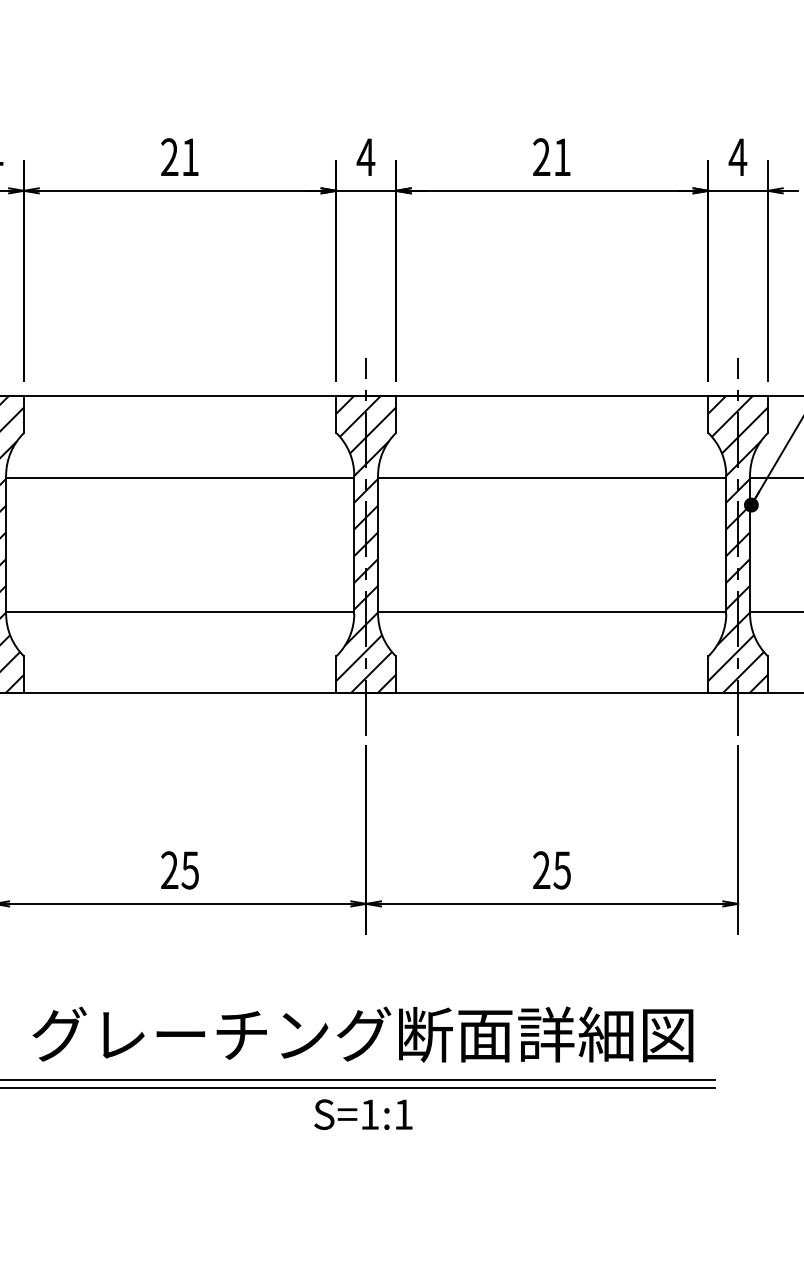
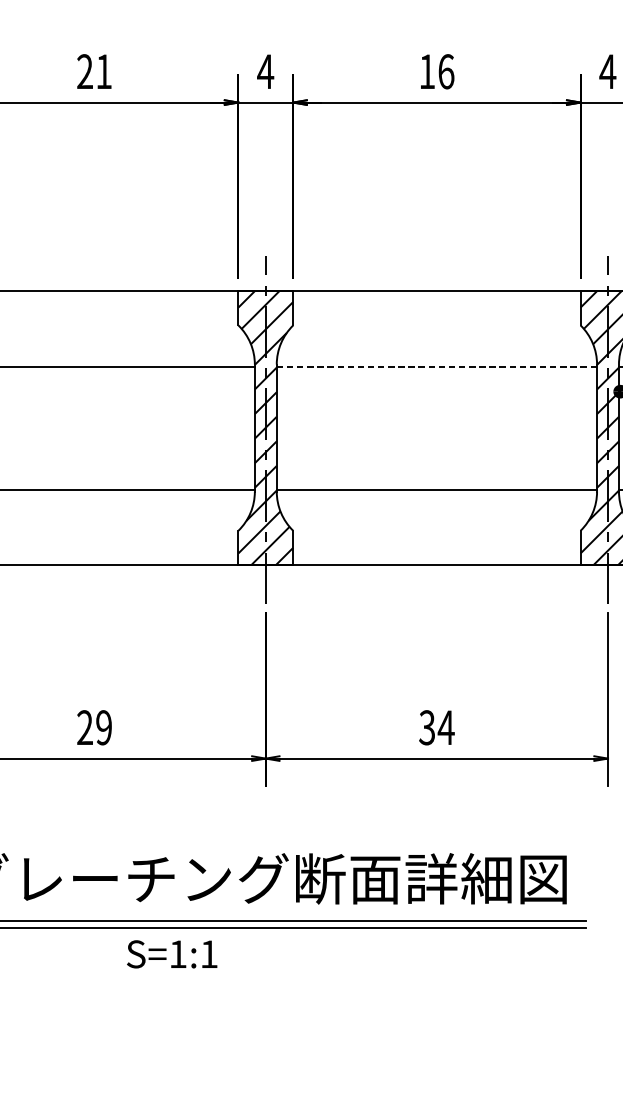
text: (552, 157) -> (437, 71), 21 -> 16
line: (552, 477) -> (437, 366), solid -> dashed
text: (189, 870) -> (103, 727), 25 -> 29
text: (551, 870) -> (436, 727), 25 -> 34
text: (363, 1114) -> (172, 954), moved

